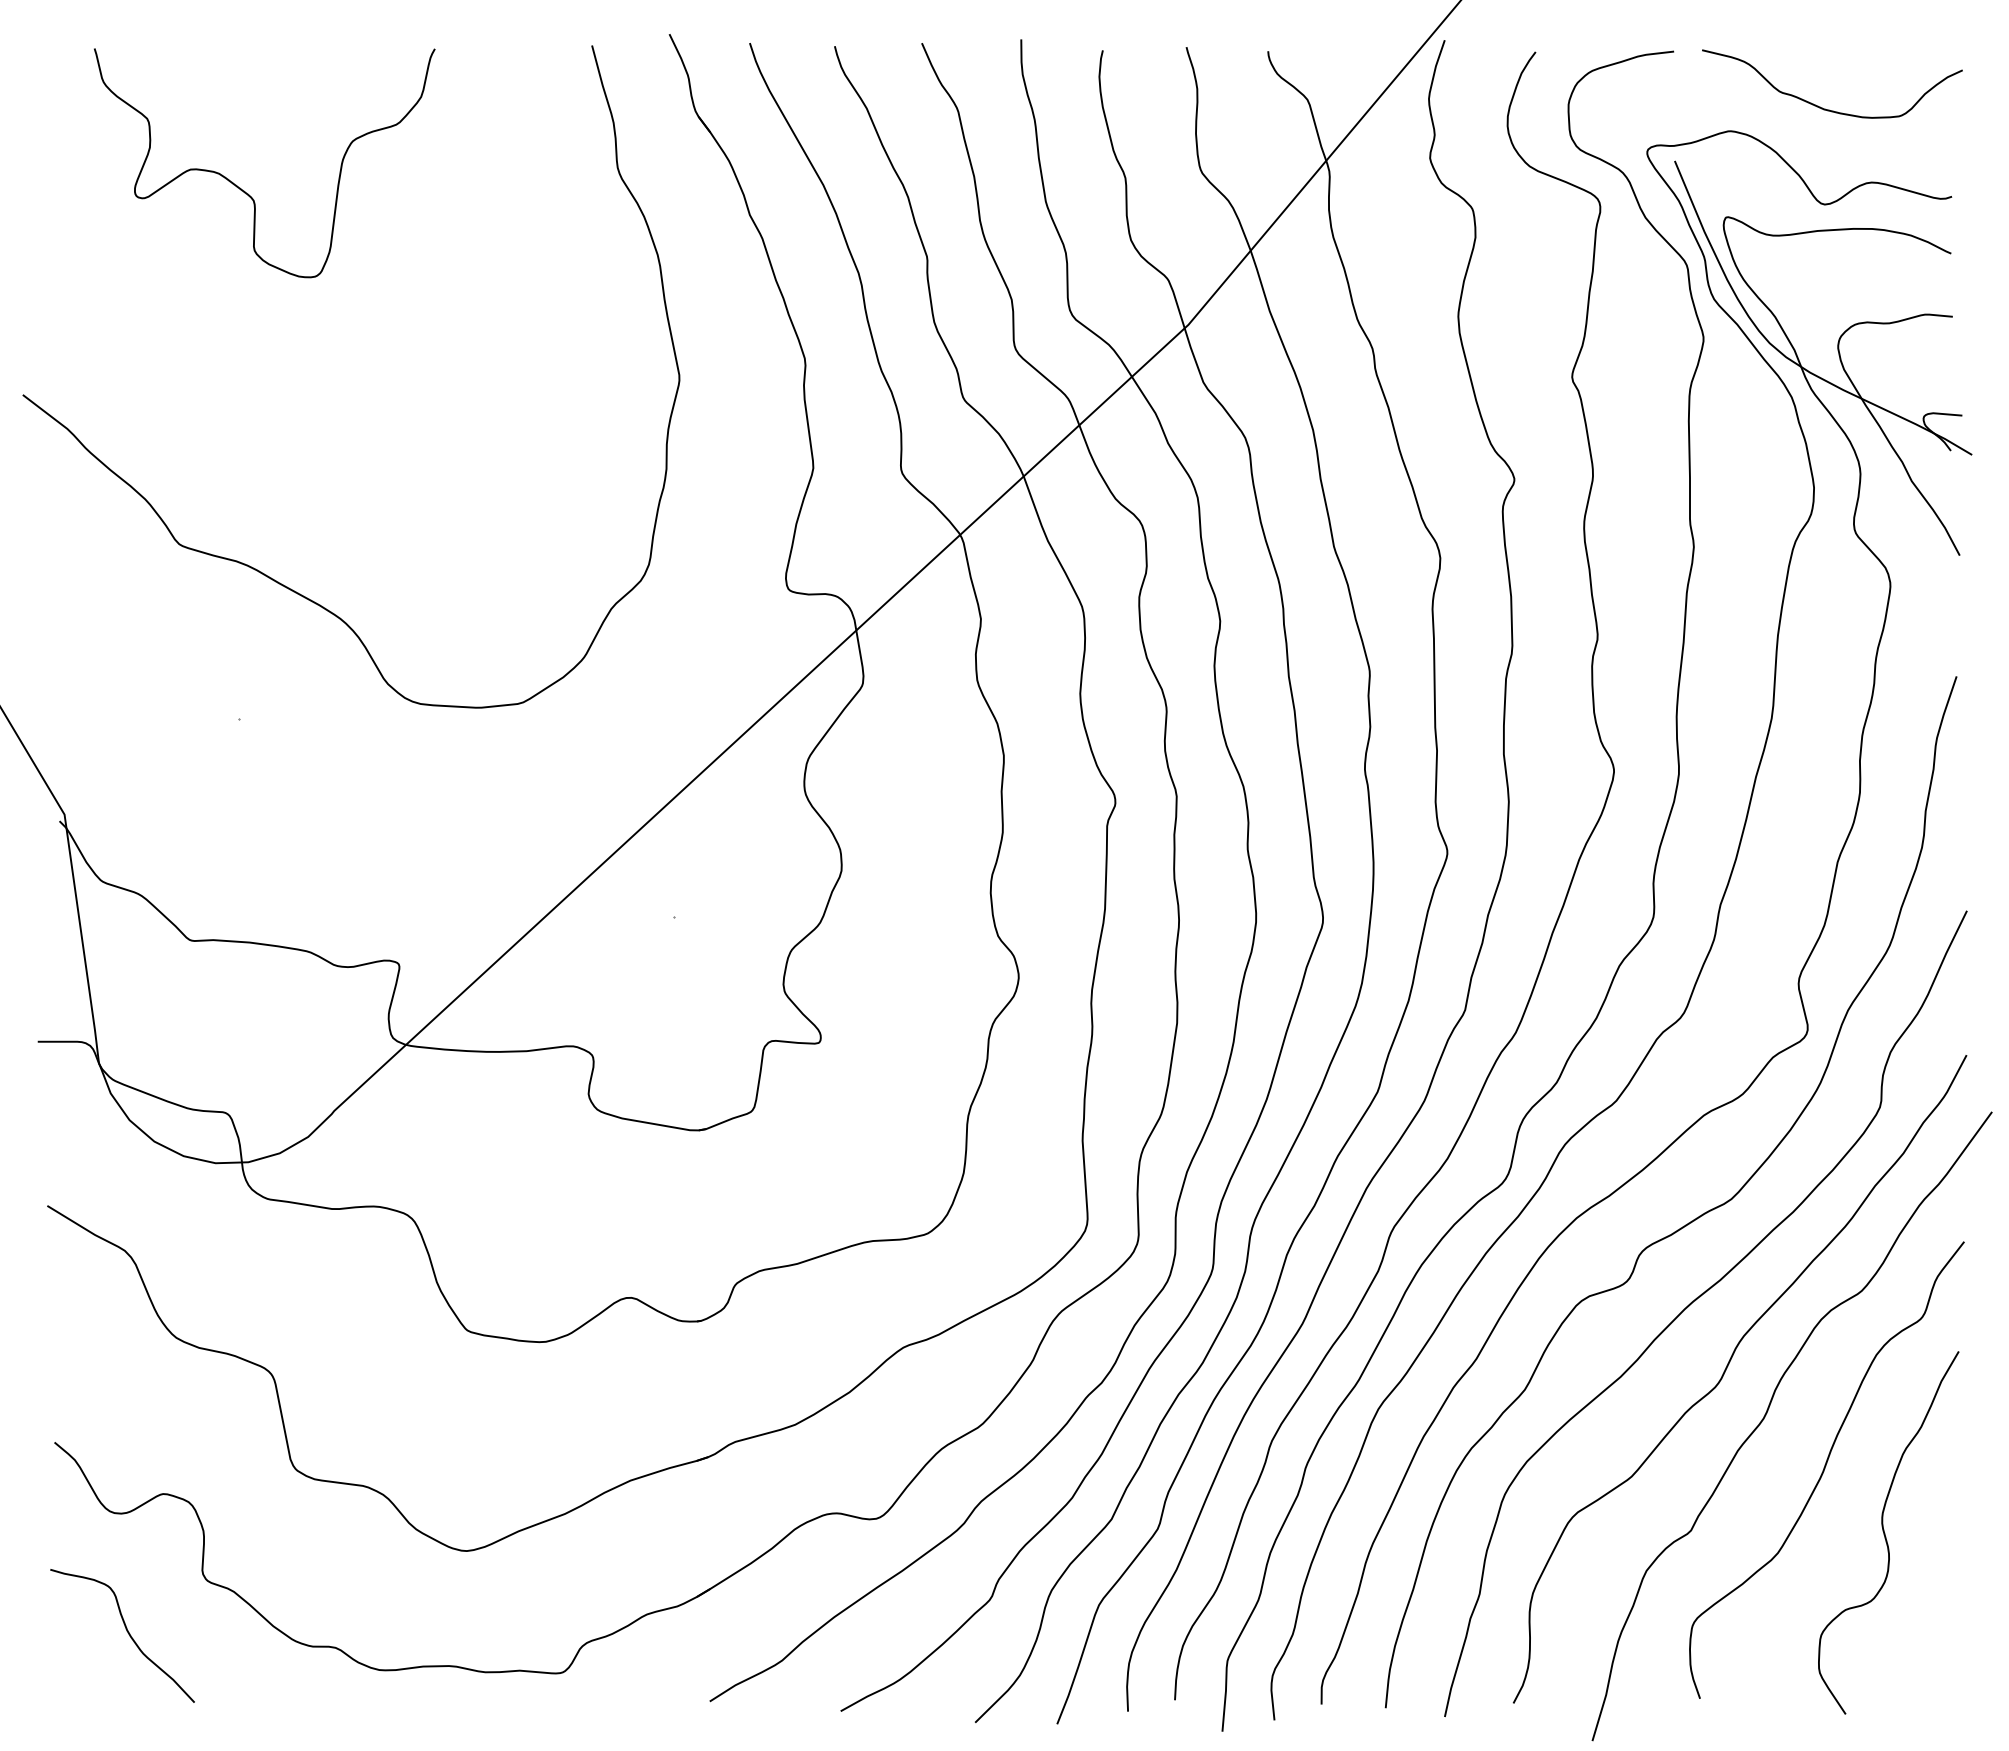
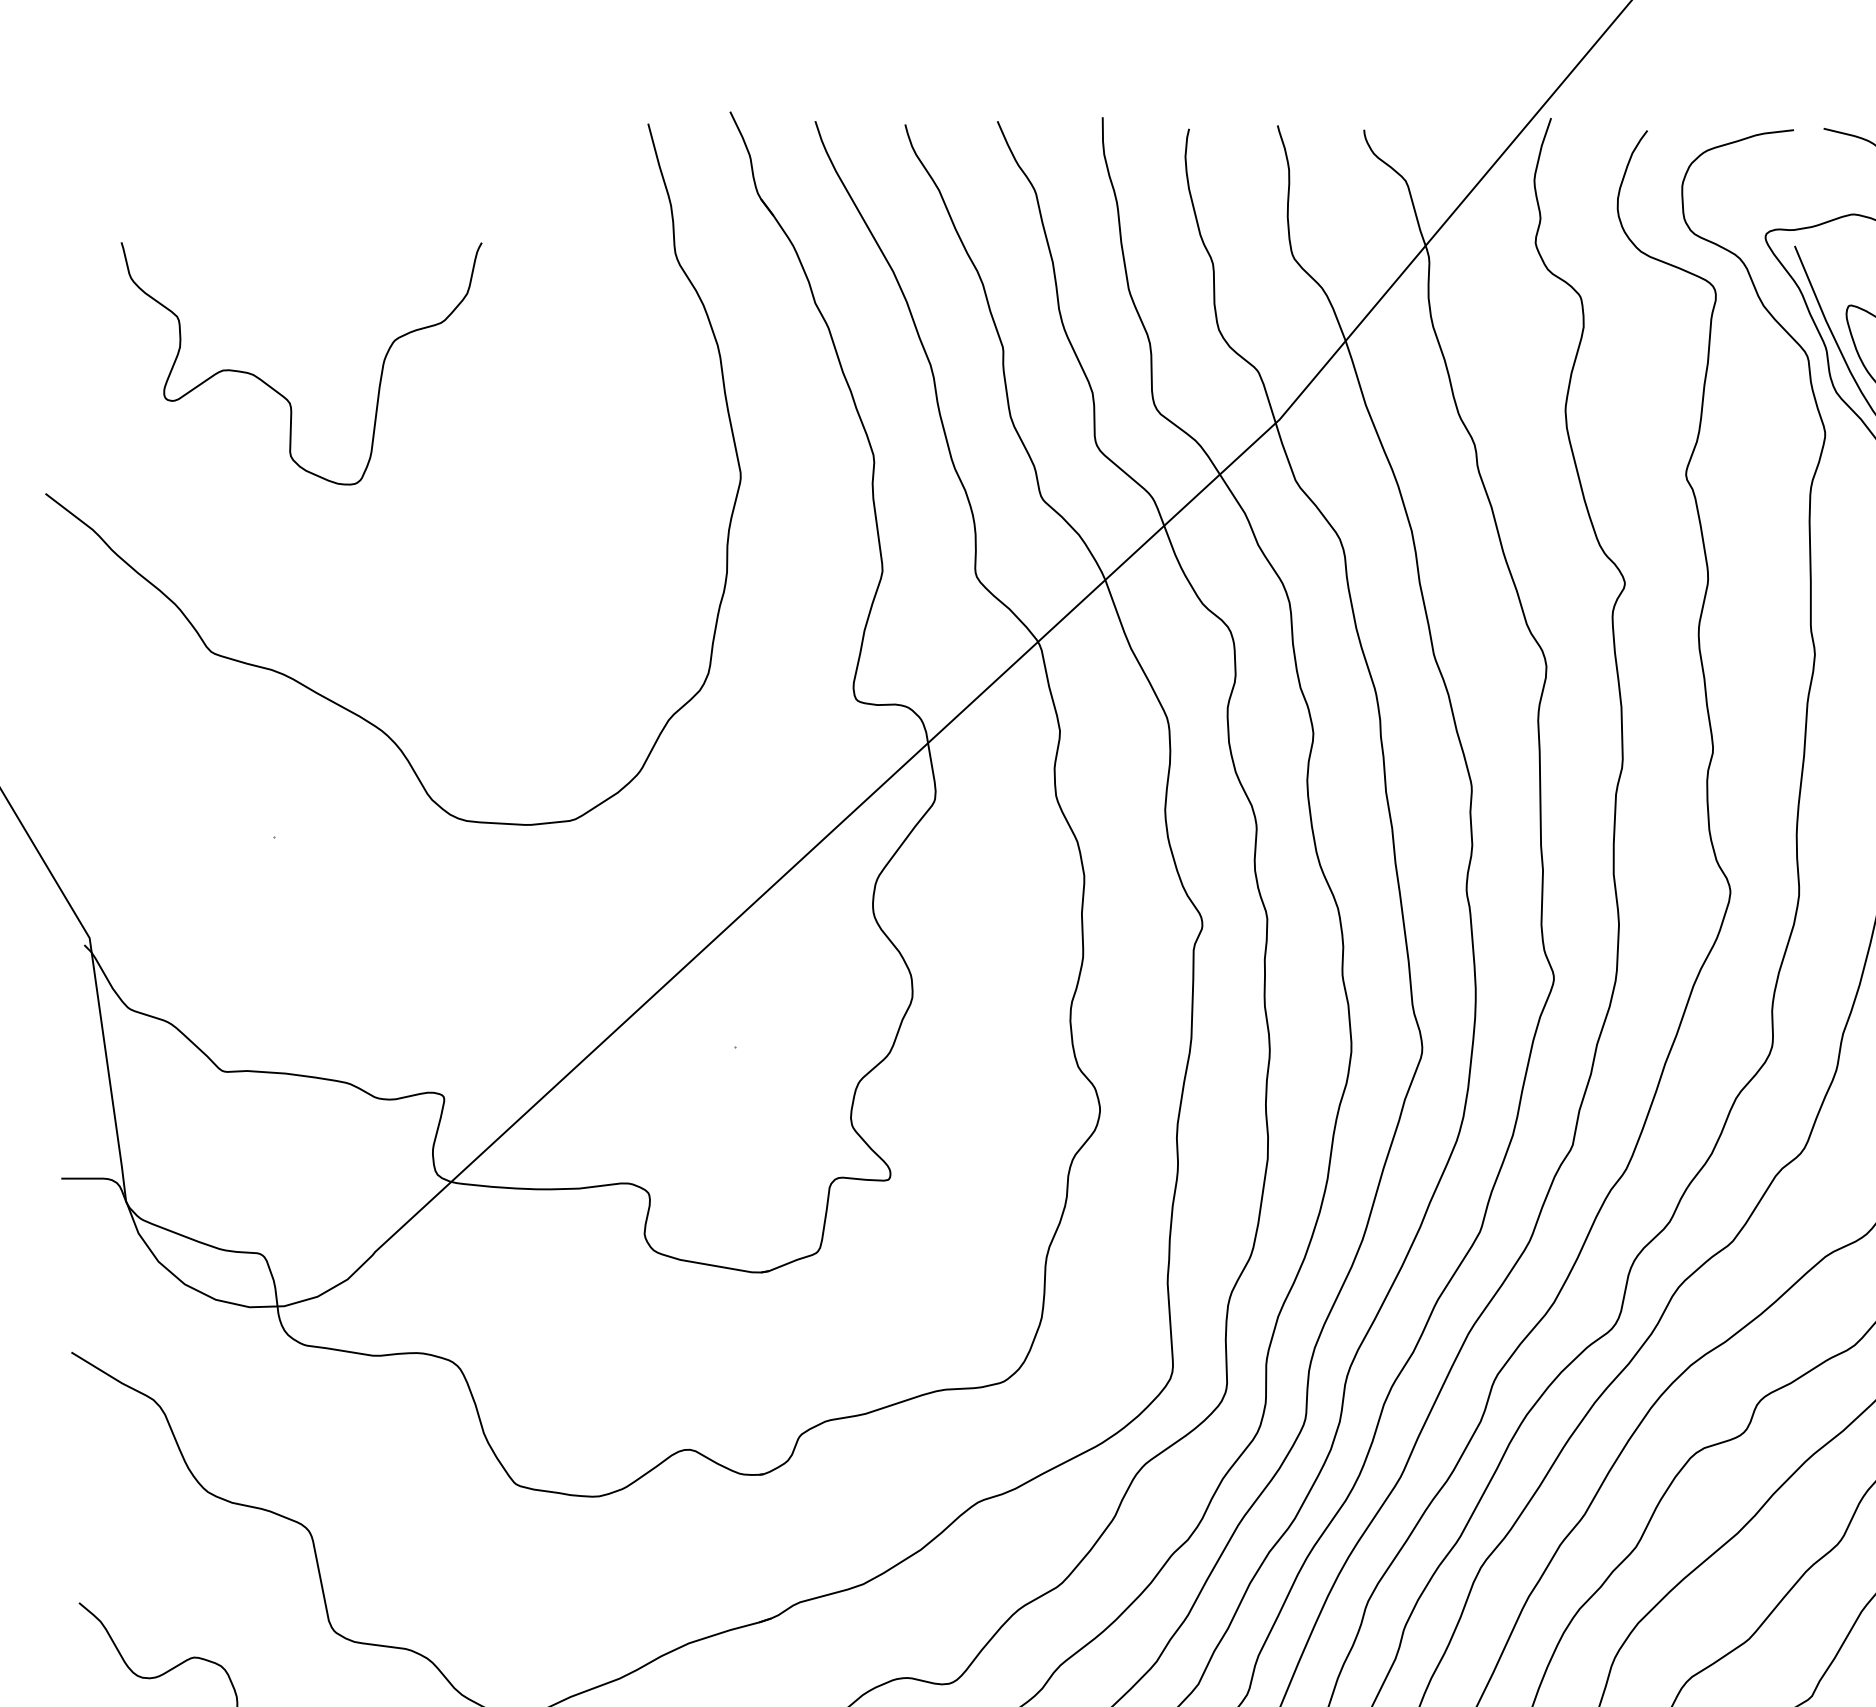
curve: (244, 190) -> (280, 392), moved

